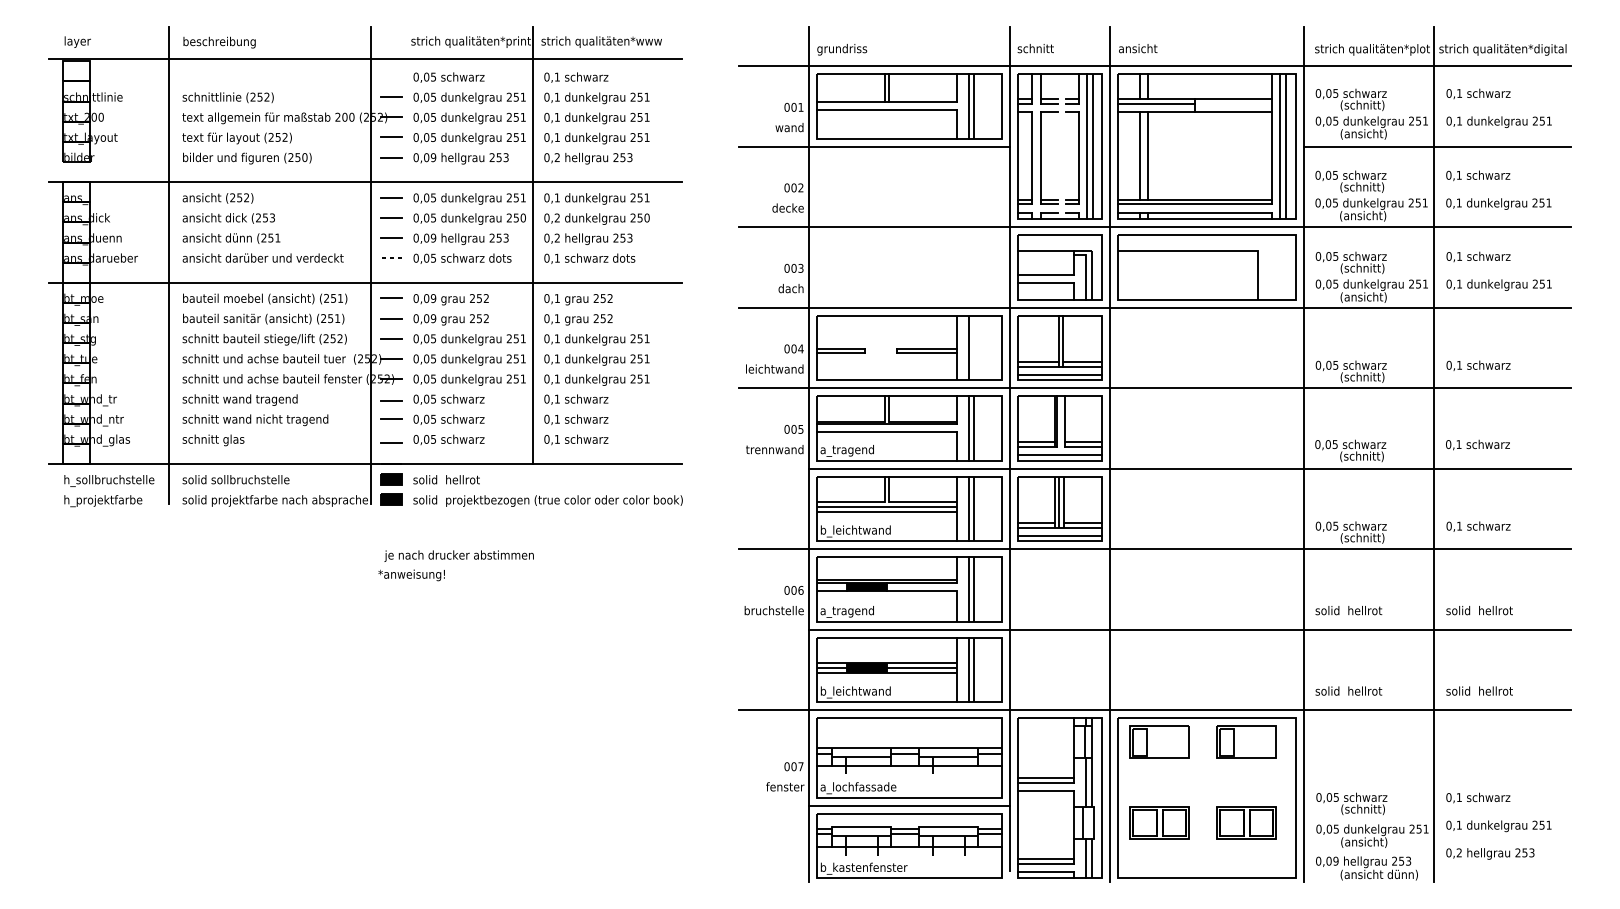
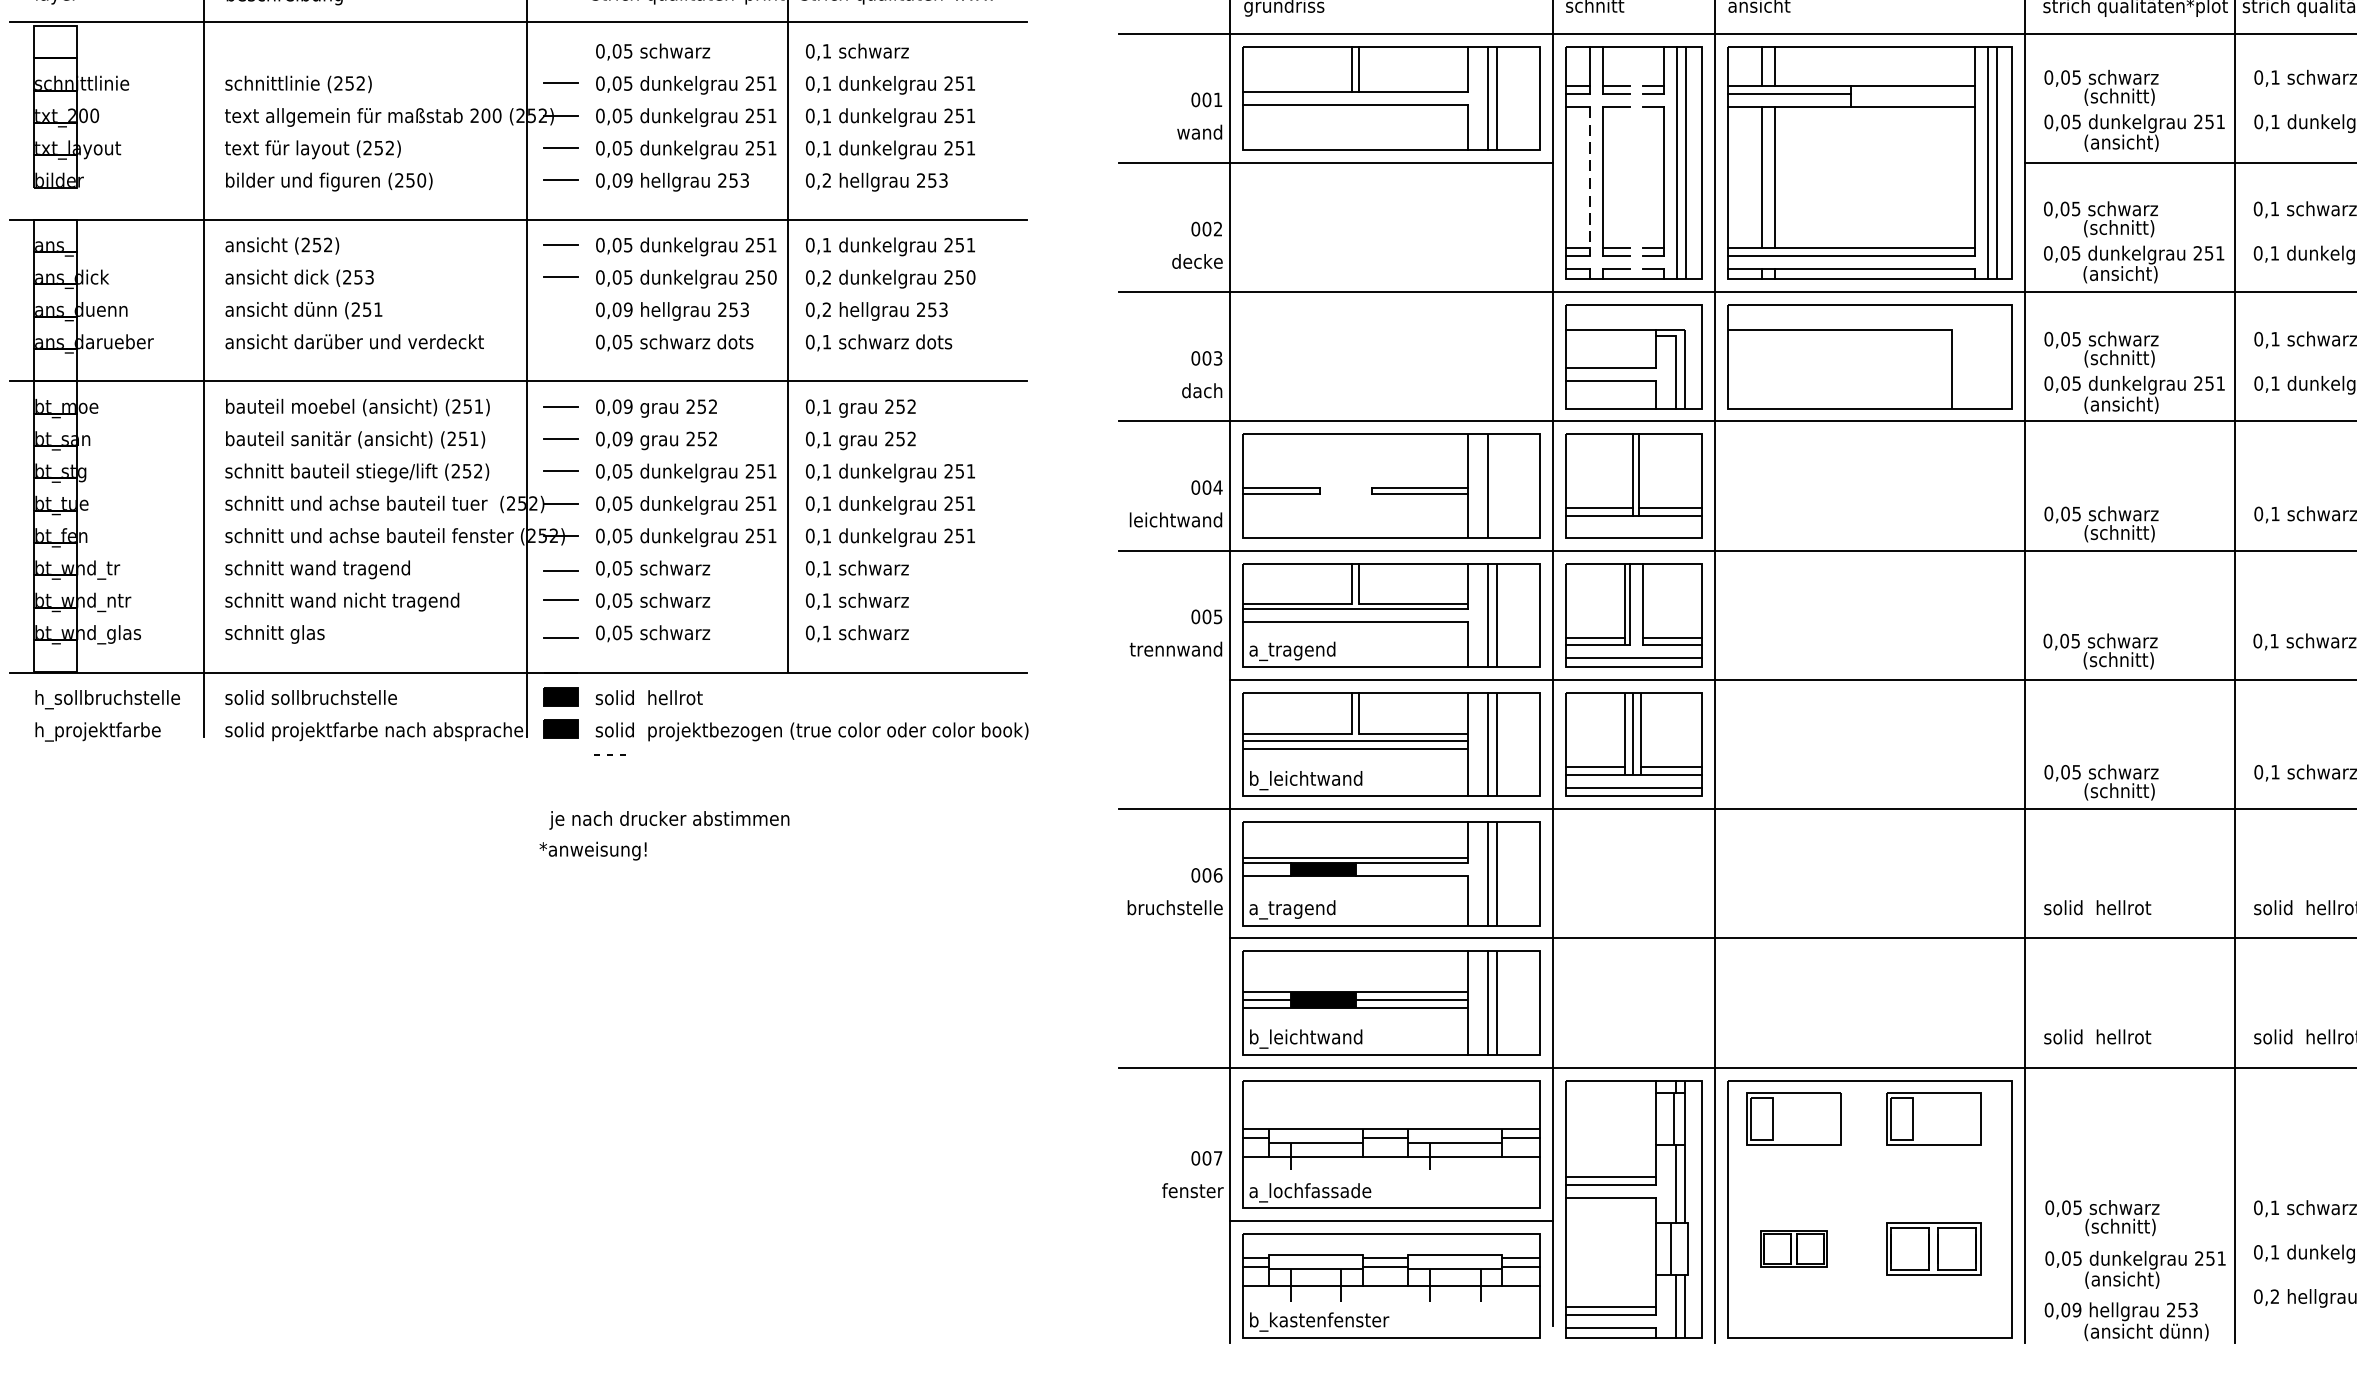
line: (1032, 158) -> (1589, 181), solid -> dashed
line: (391, 237) -> (560, 308), removed
line: (391, 257) -> (608, 753), moved
line: (1059, 374) -> (1633, 528), removed
part: (1159, 822) -> (1793, 1247), size x0.7

